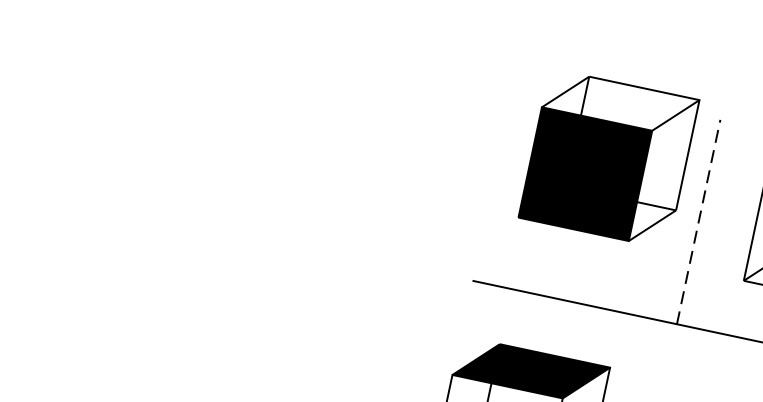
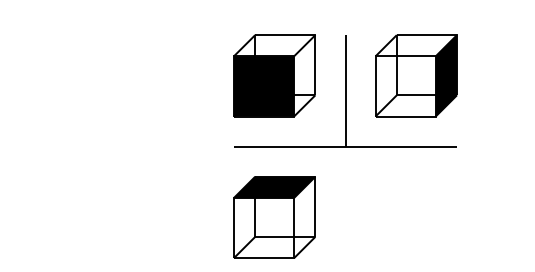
part: (608, 158) -> (274, 75), moved
line: (698, 221) -> (345, 90), dashed -> solid

